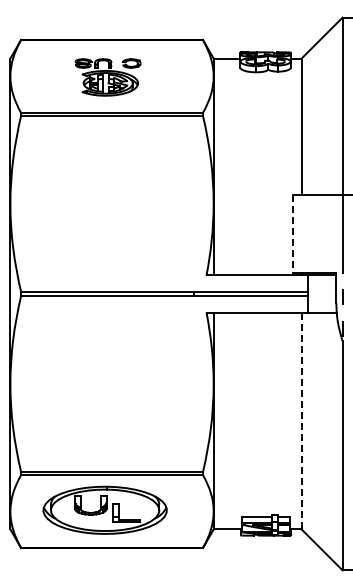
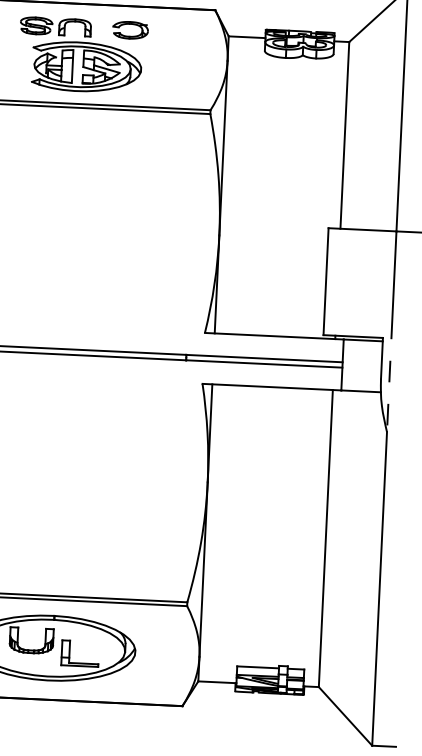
part: (107, 77) -> (82, 55), size x1.43
line: (292, 234) -> (325, 282), dashed -> solid
line: (301, 420) -> (325, 537), dashed -> solid

